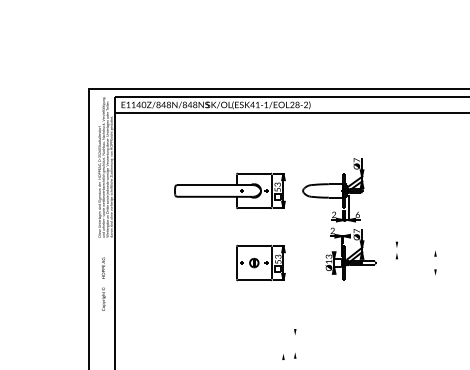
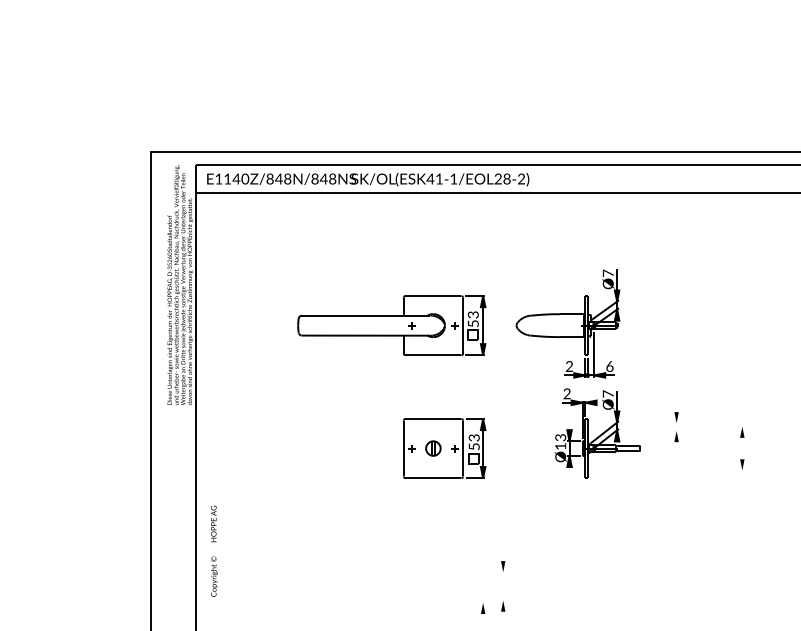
text: (103, 283) -> (213, 549), moved

